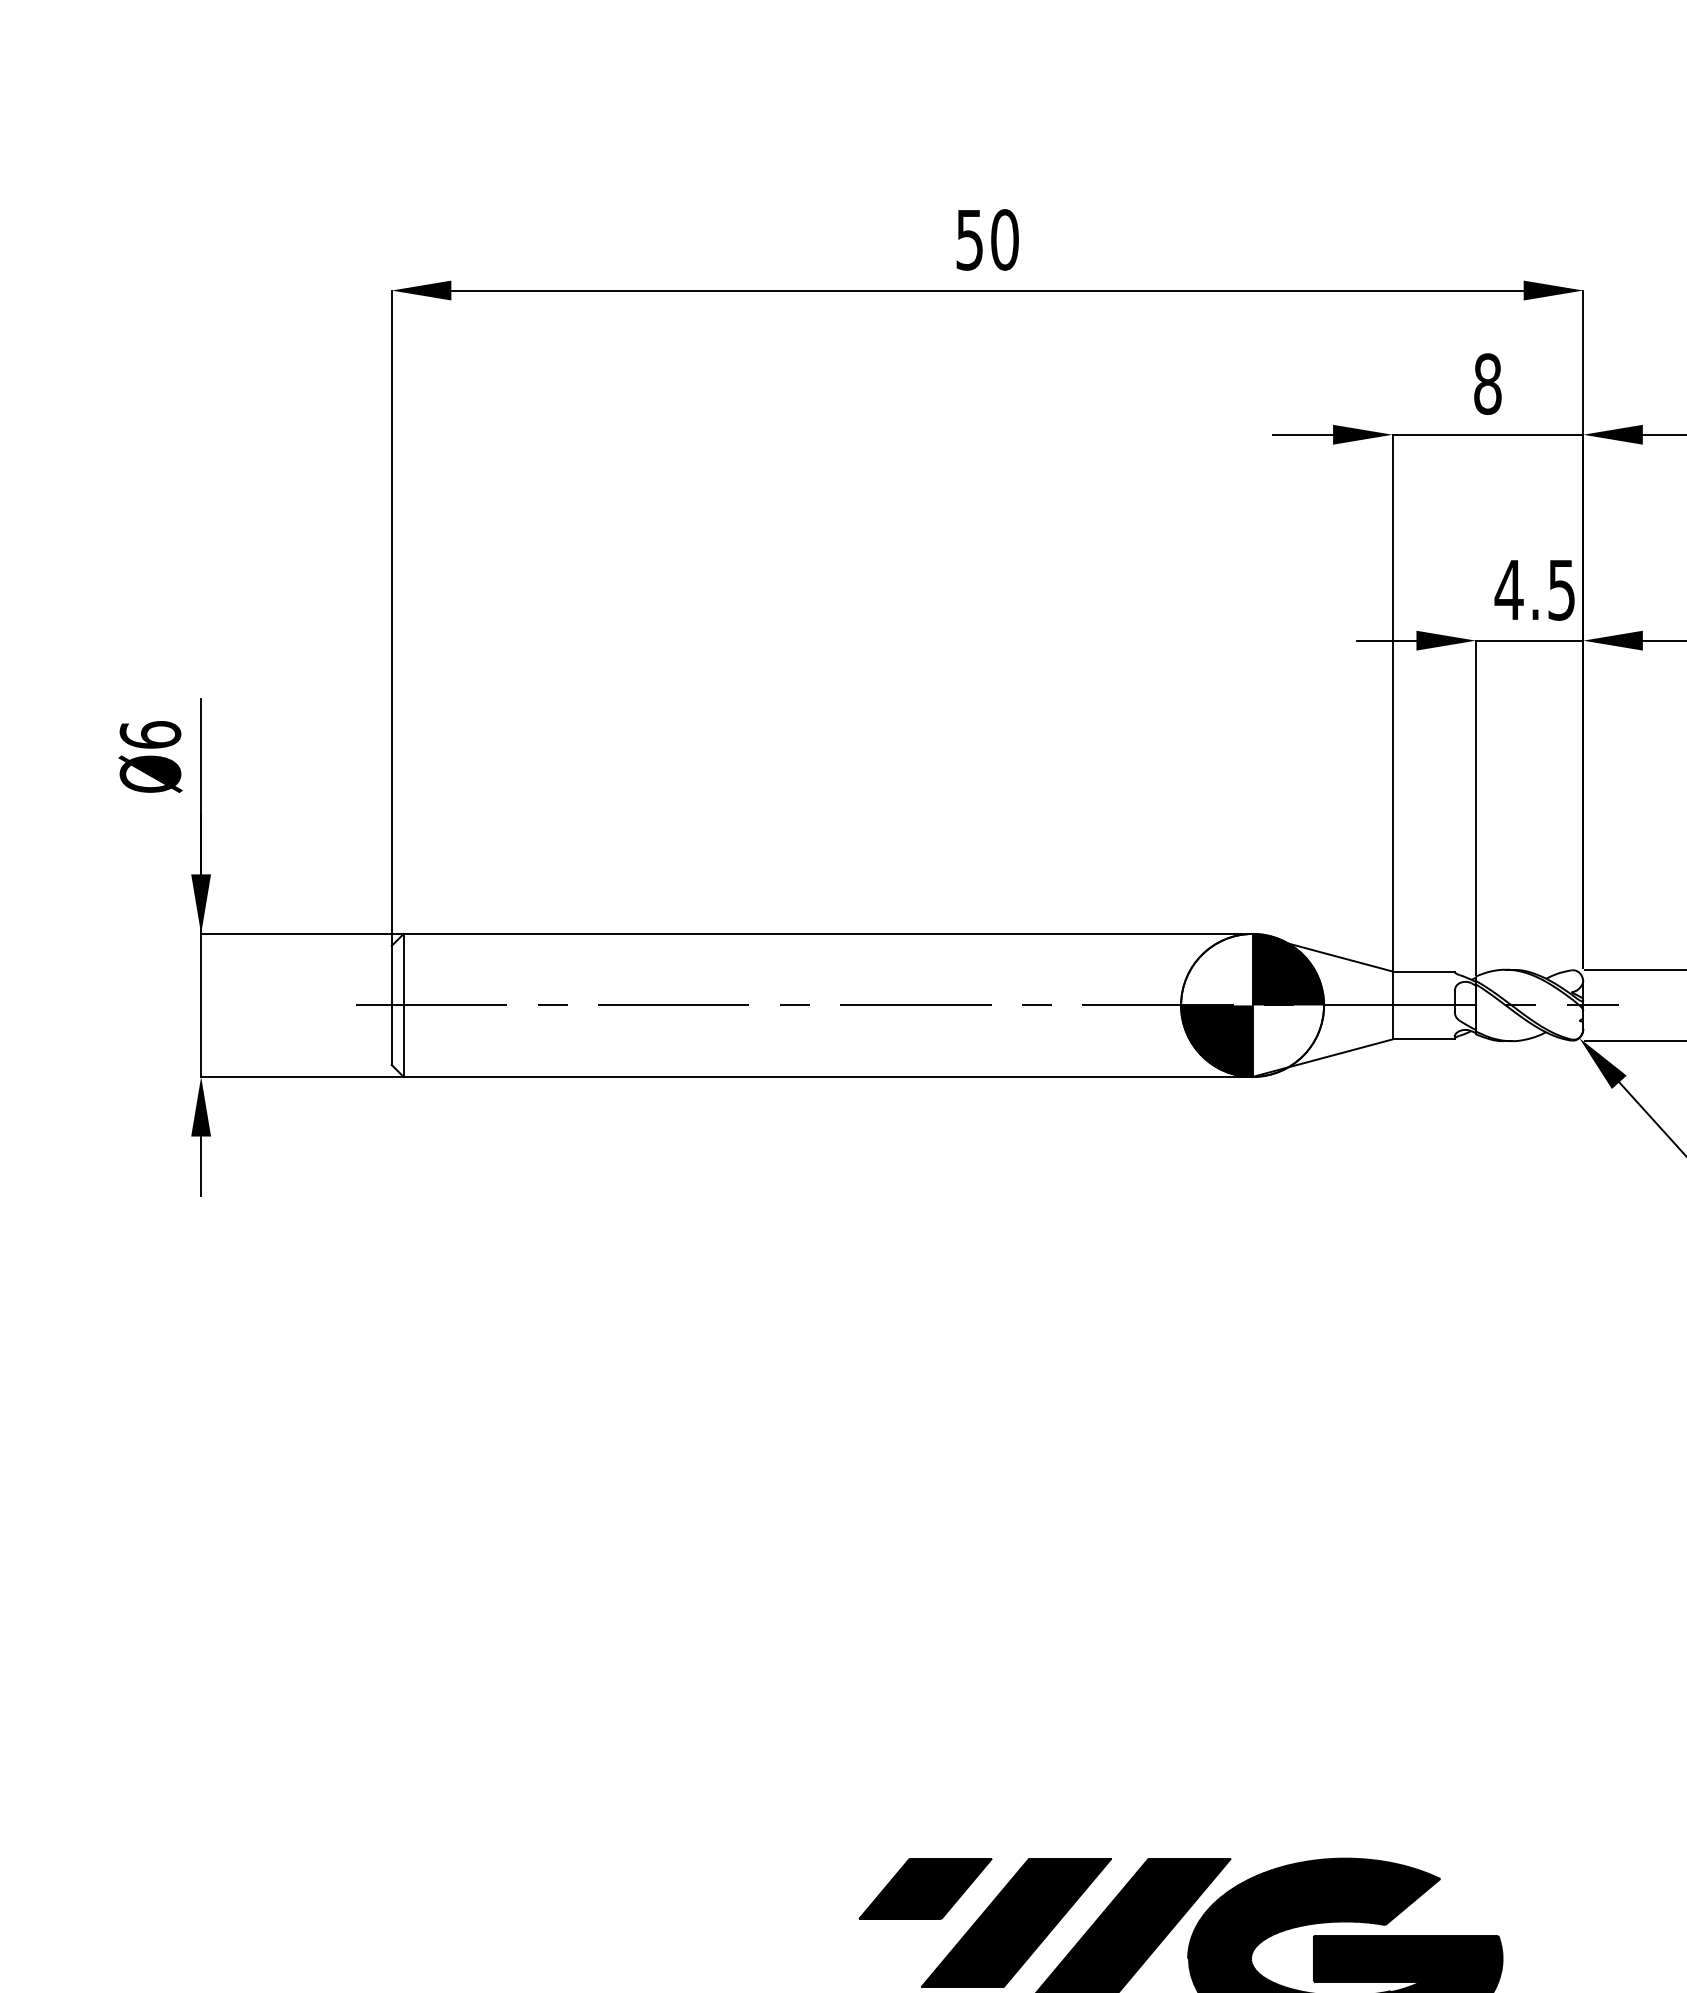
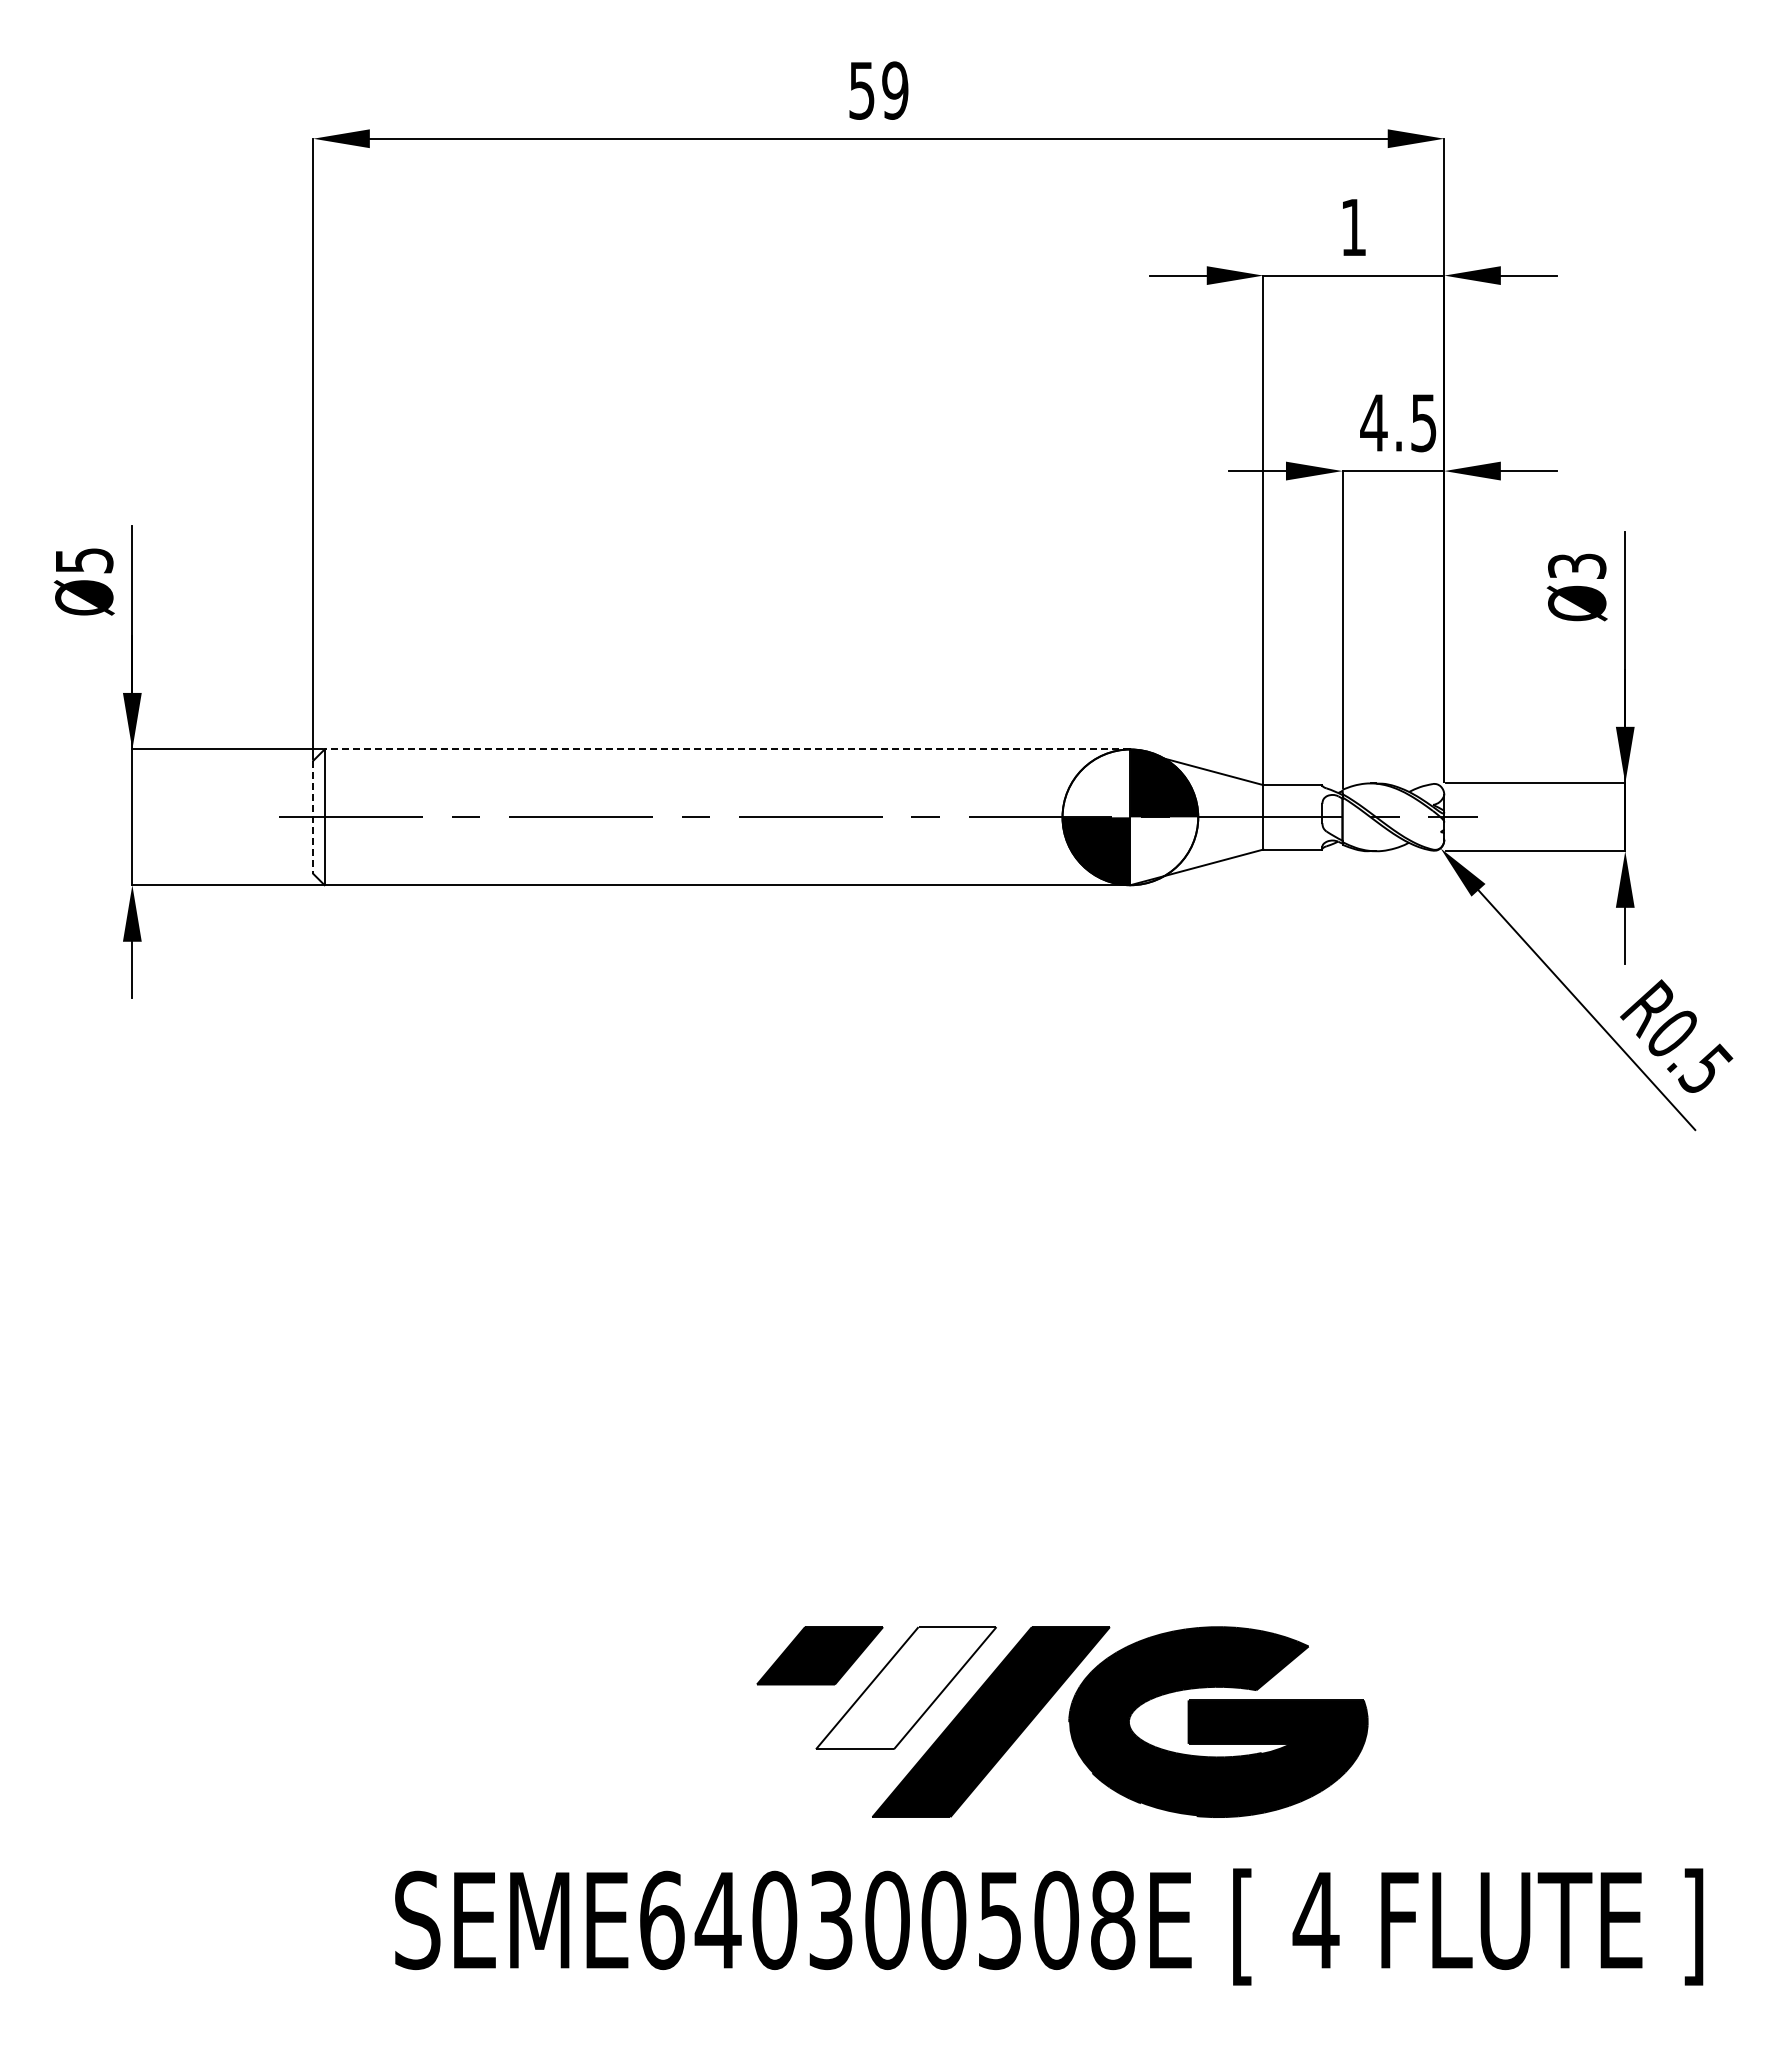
text: (1005, 239) -> (895, 90), 50 -> 59
text: (1487, 384) -> (1353, 227), 8 -> 1
text: (150, 734) -> (84, 560), Ø6 -> Ø5
line: (828, 933) -> (727, 749), solid -> dashed
line: (391, 1005) -> (313, 817), solid -> dashed
fill: (1016, 1923) -> (906, 1688), removed

